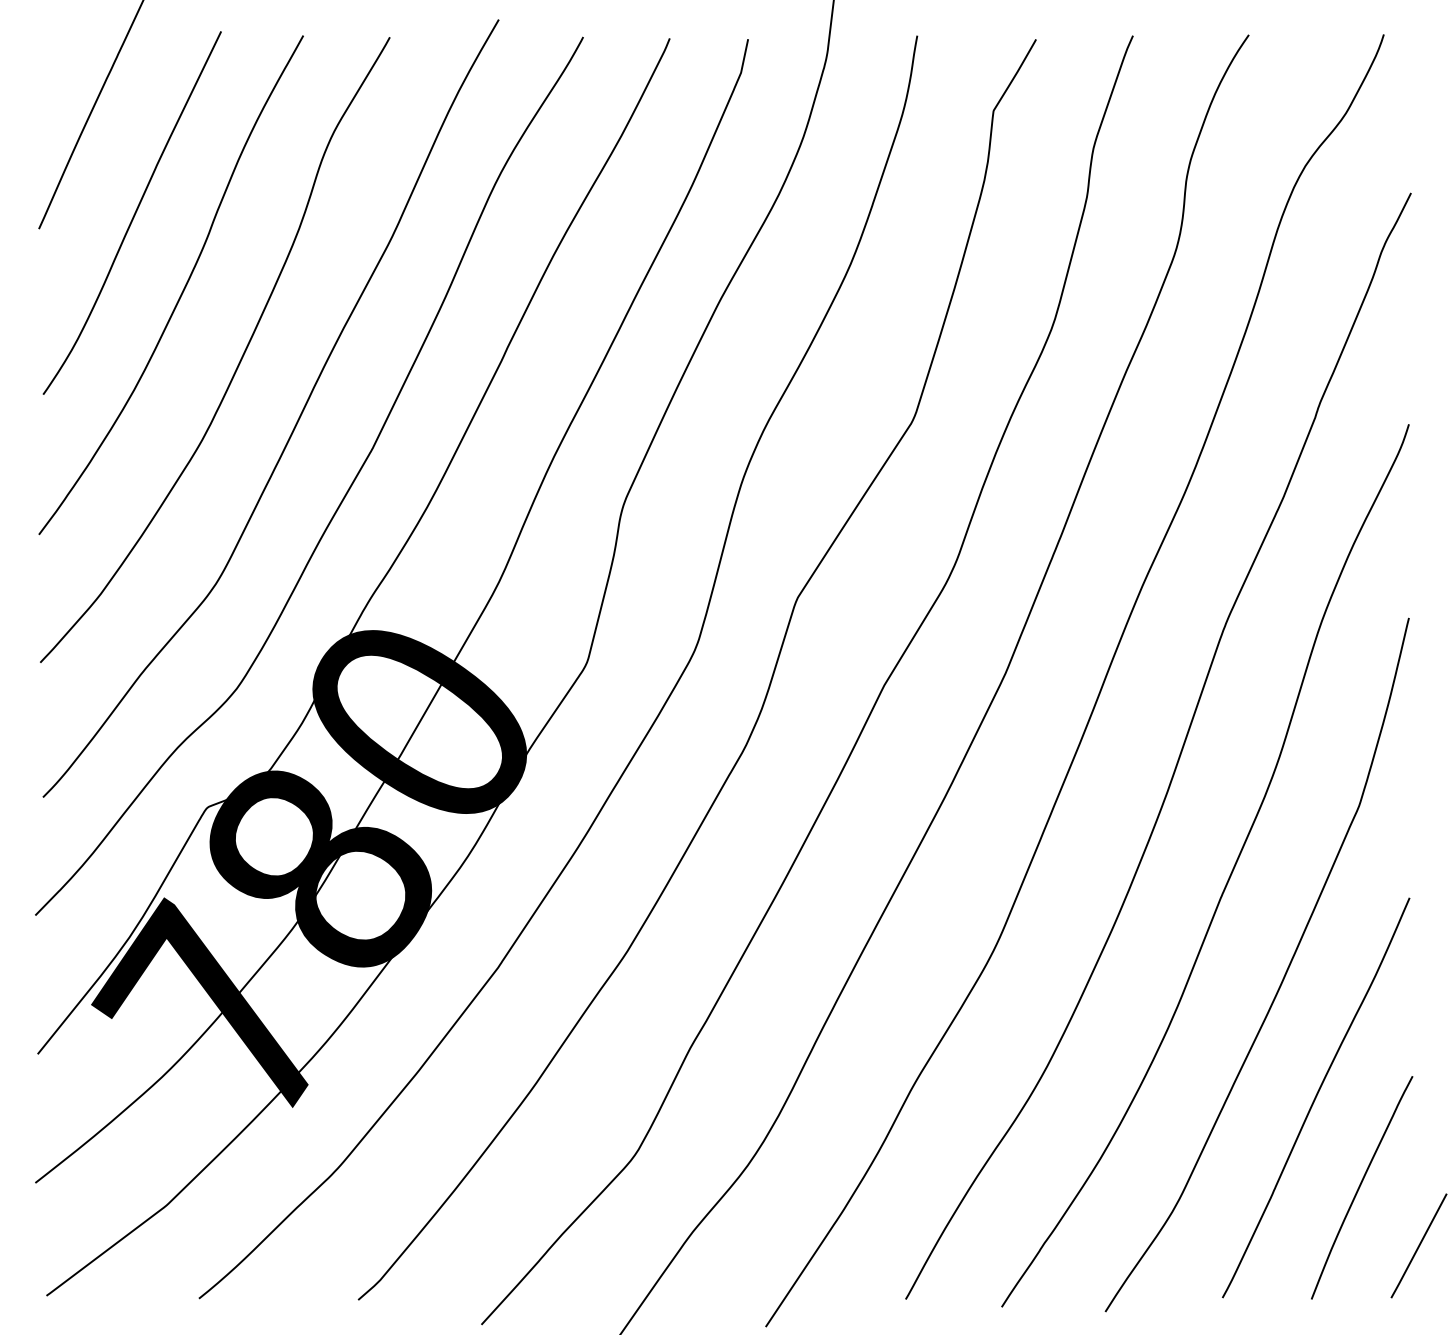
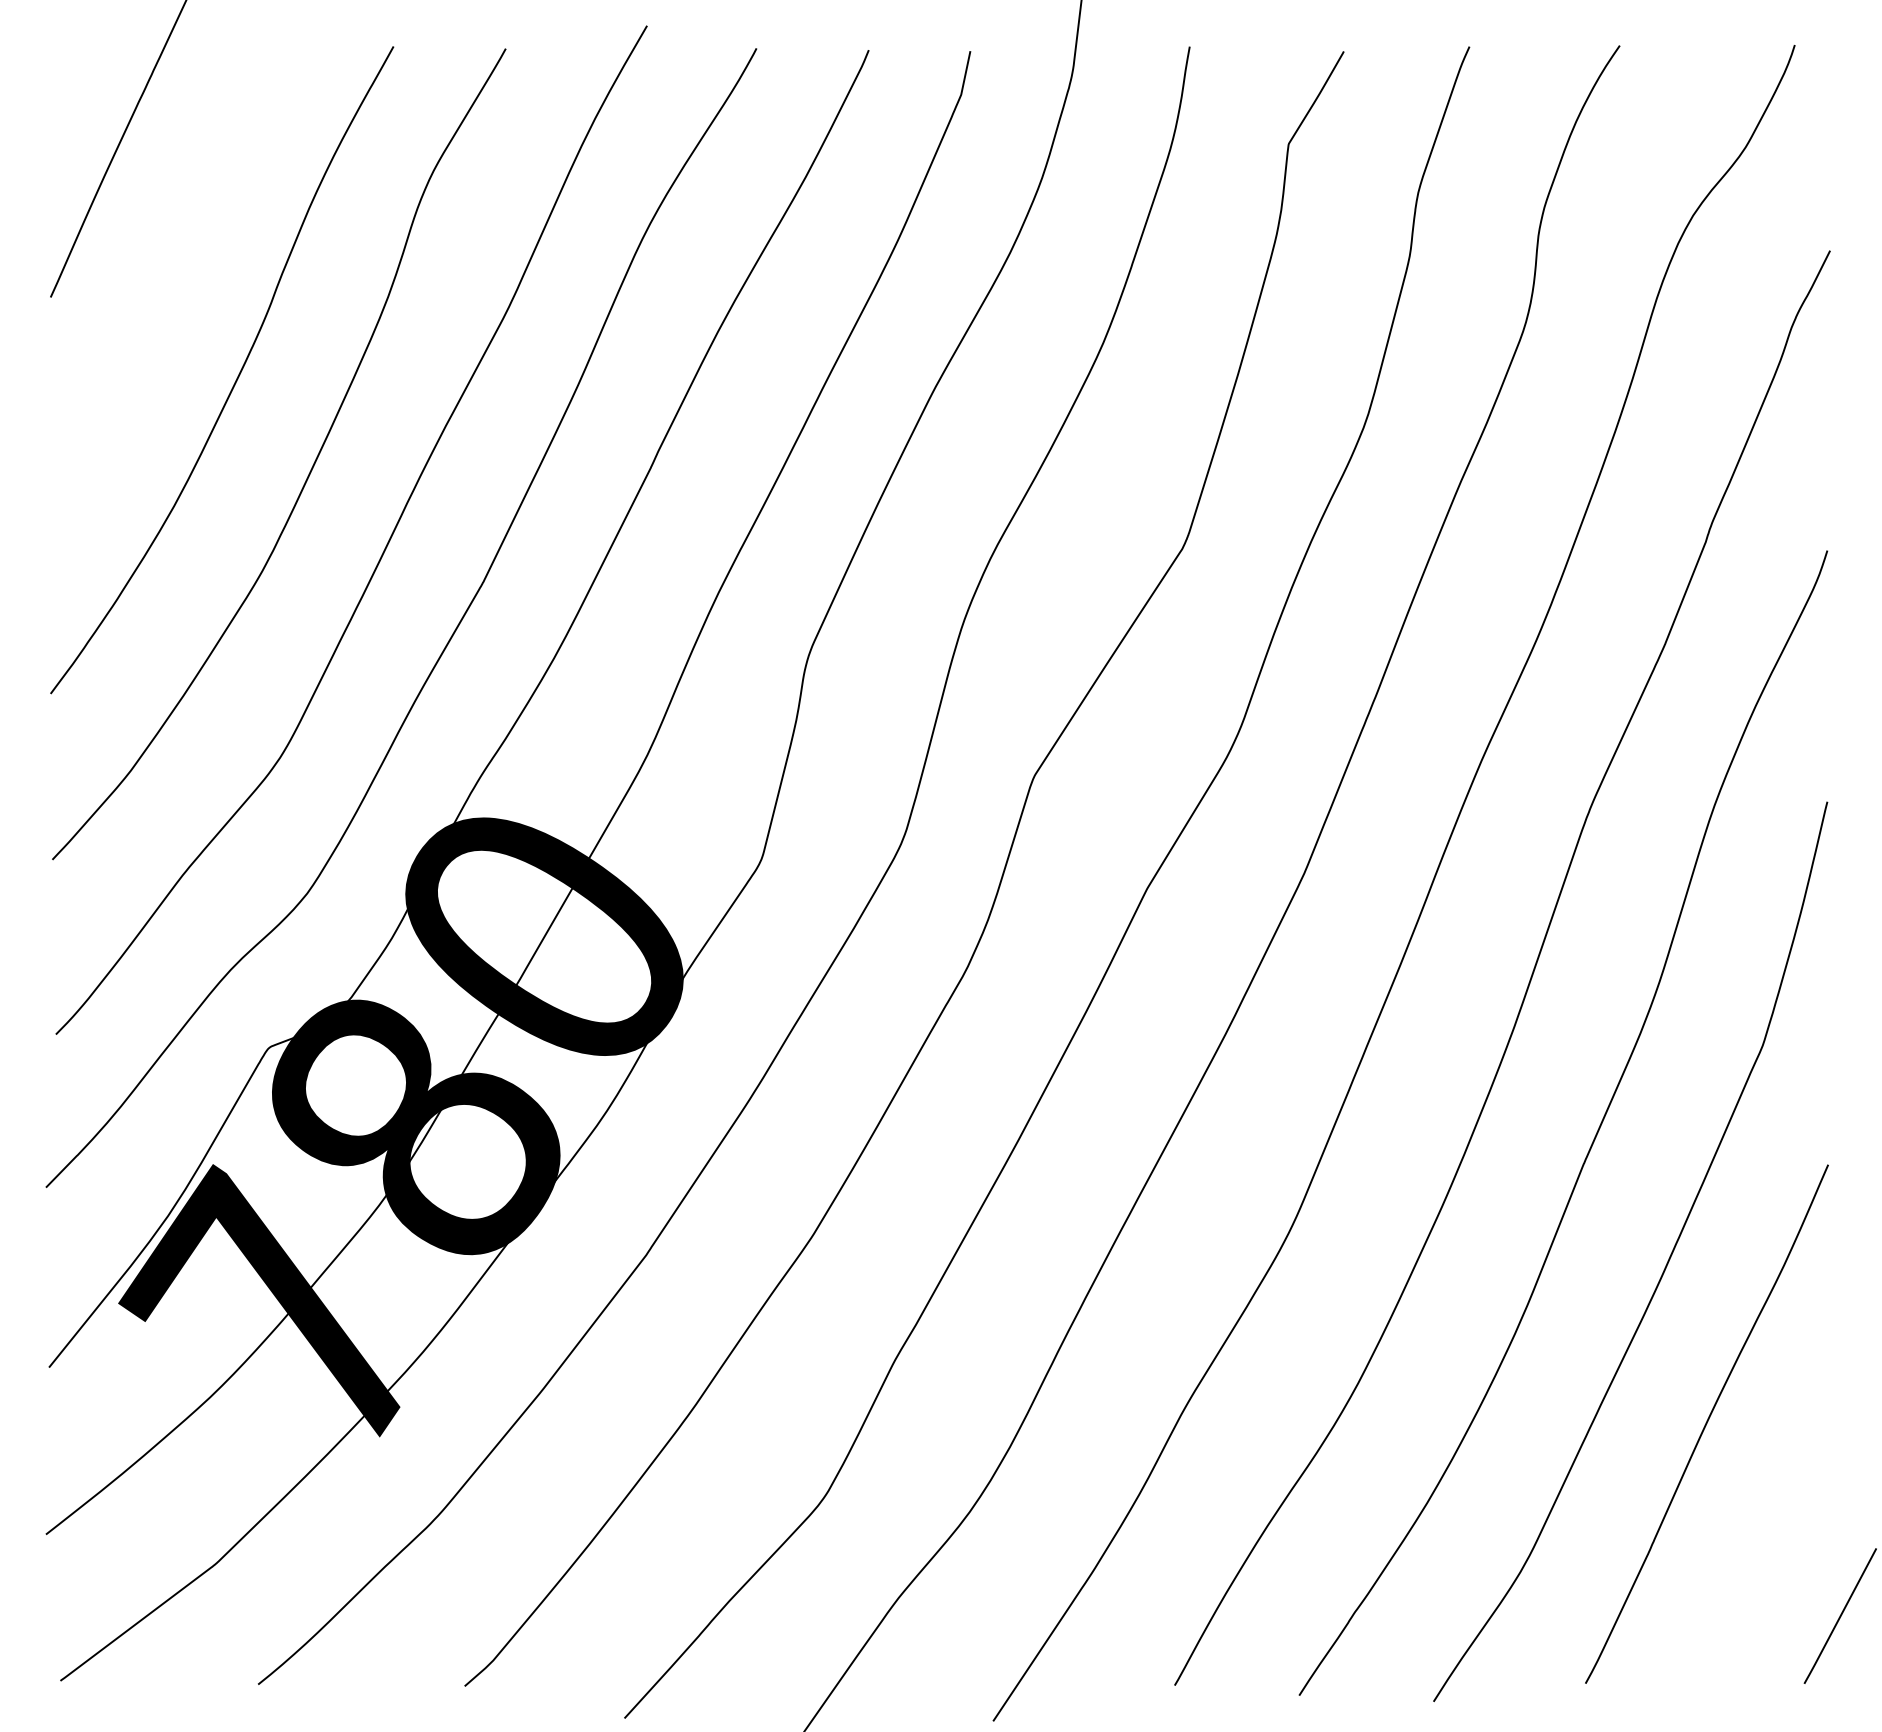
curve: (134, 212) -> (174, 276), removed
curve: (1360, 1186) -> (1764, 1539), removed

